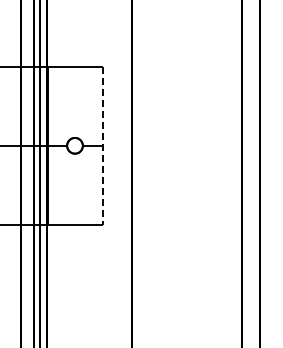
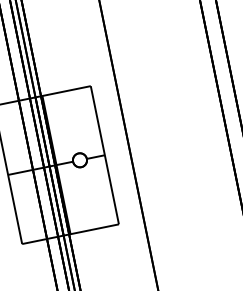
line: (103, 145) -> (104, 154), dashed -> solid

